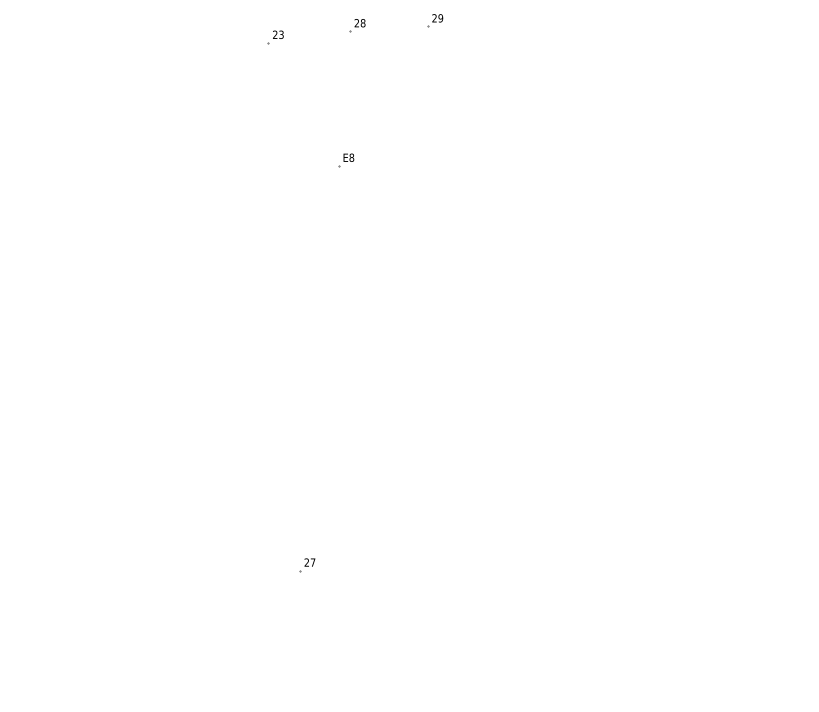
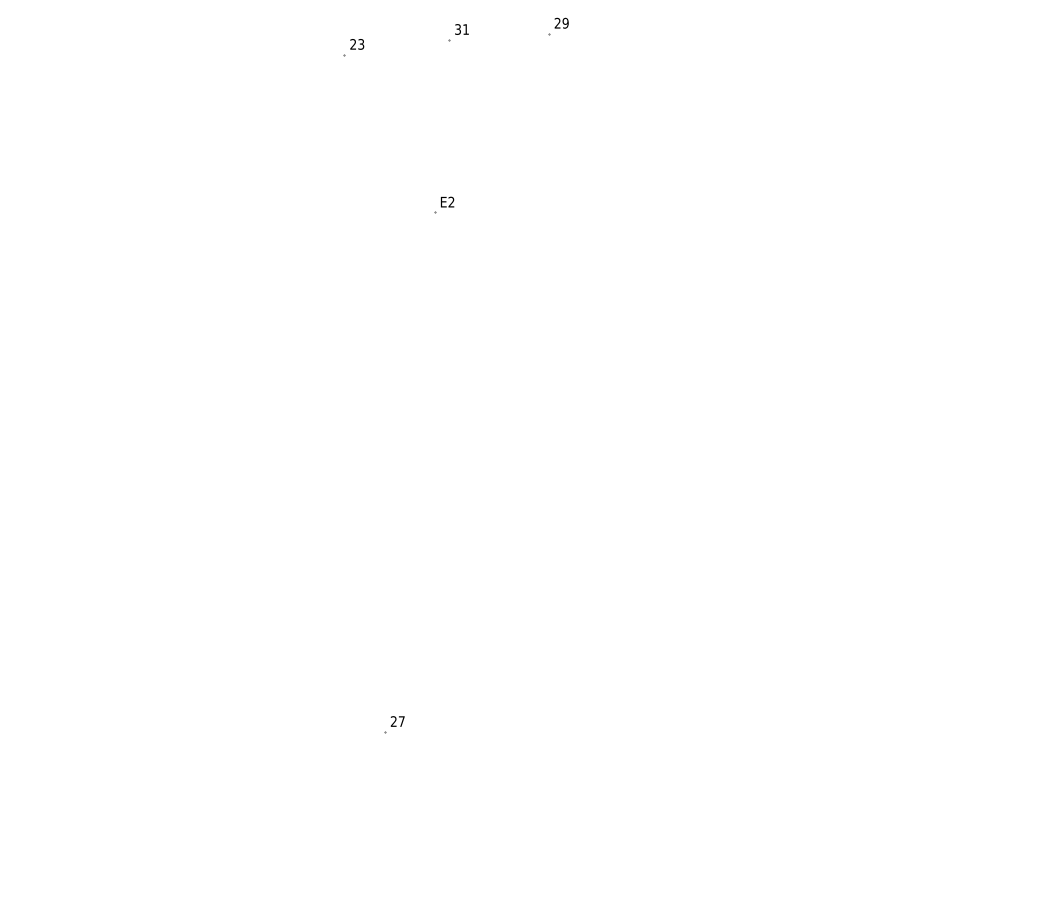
text: (360, 23) -> (462, 29), 28 -> 31
text: (351, 157) -> (451, 201), E8 -> E2

